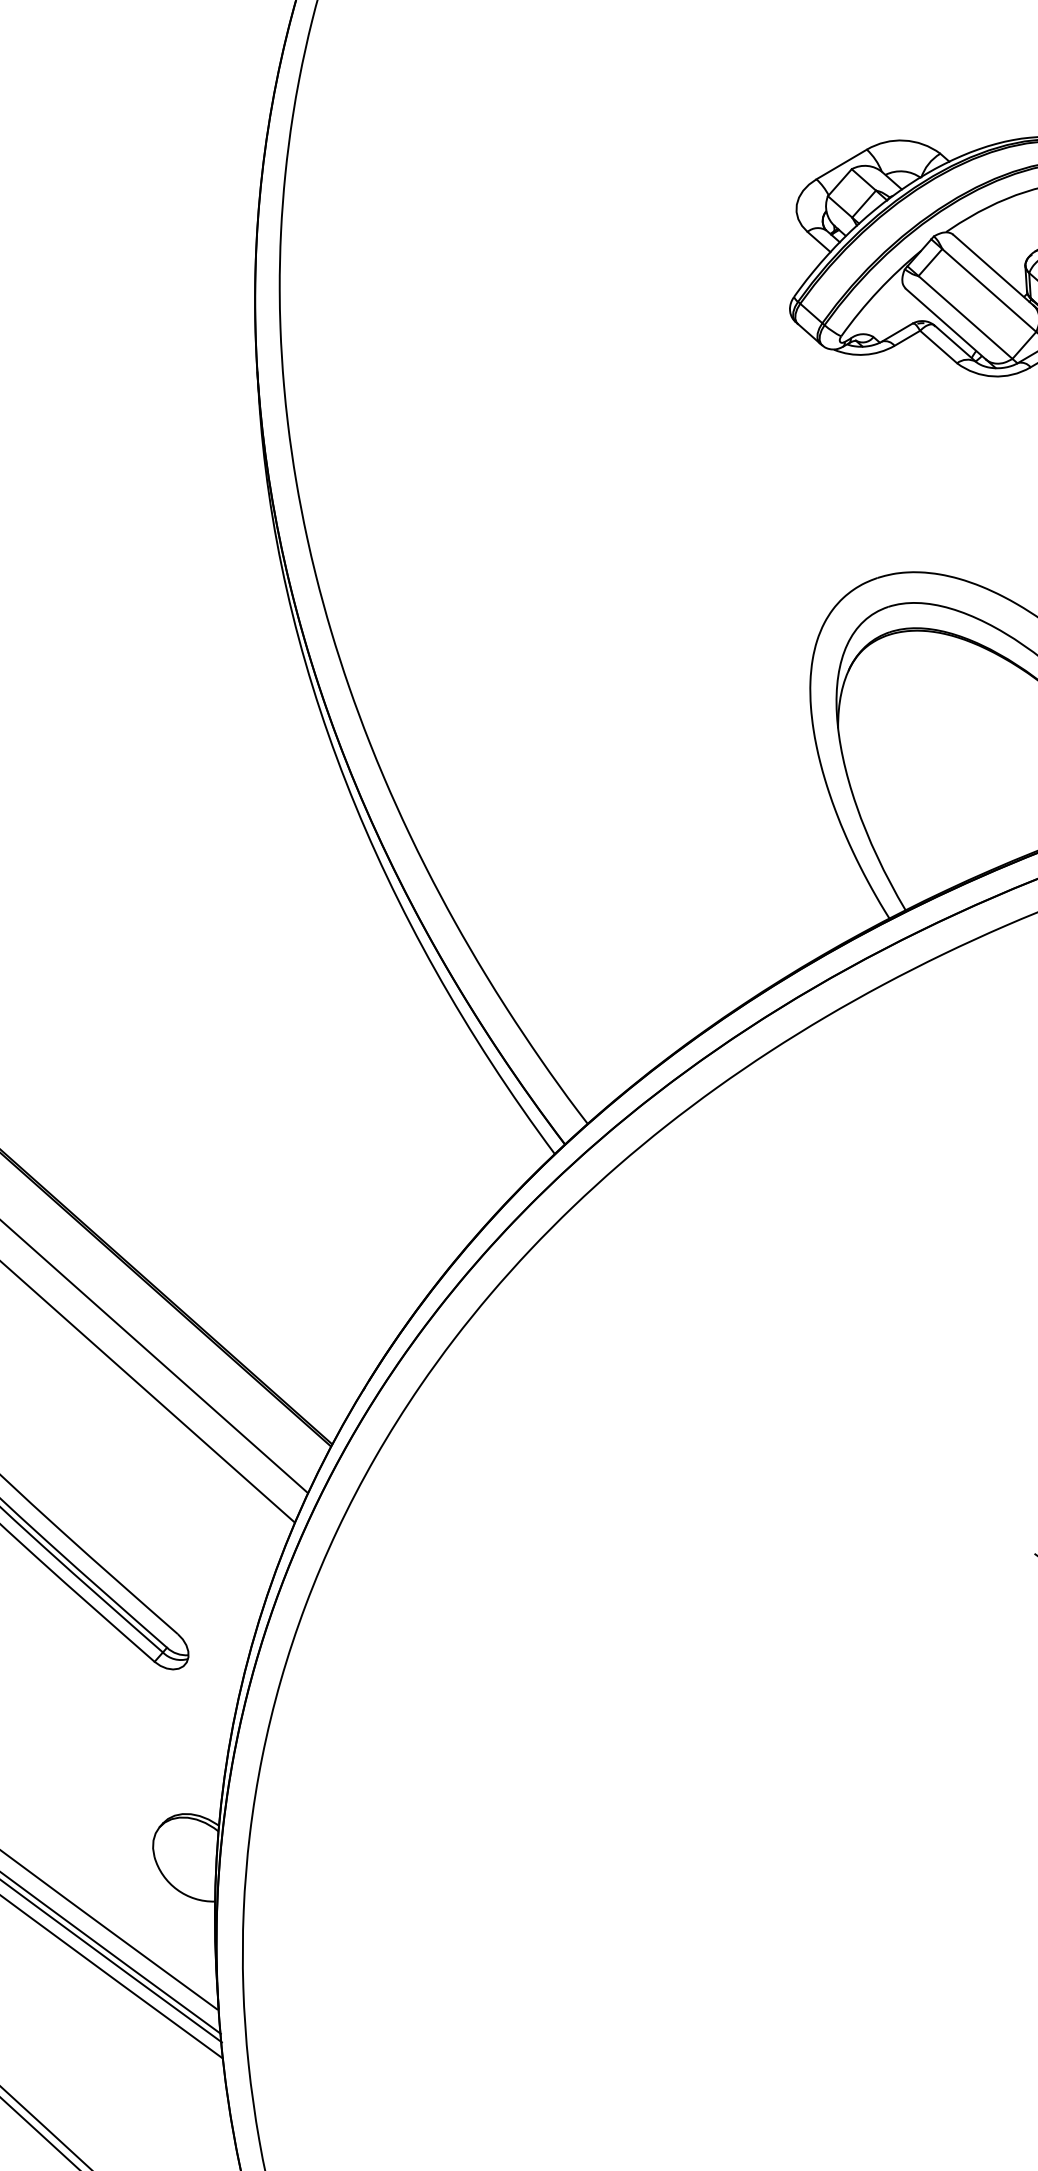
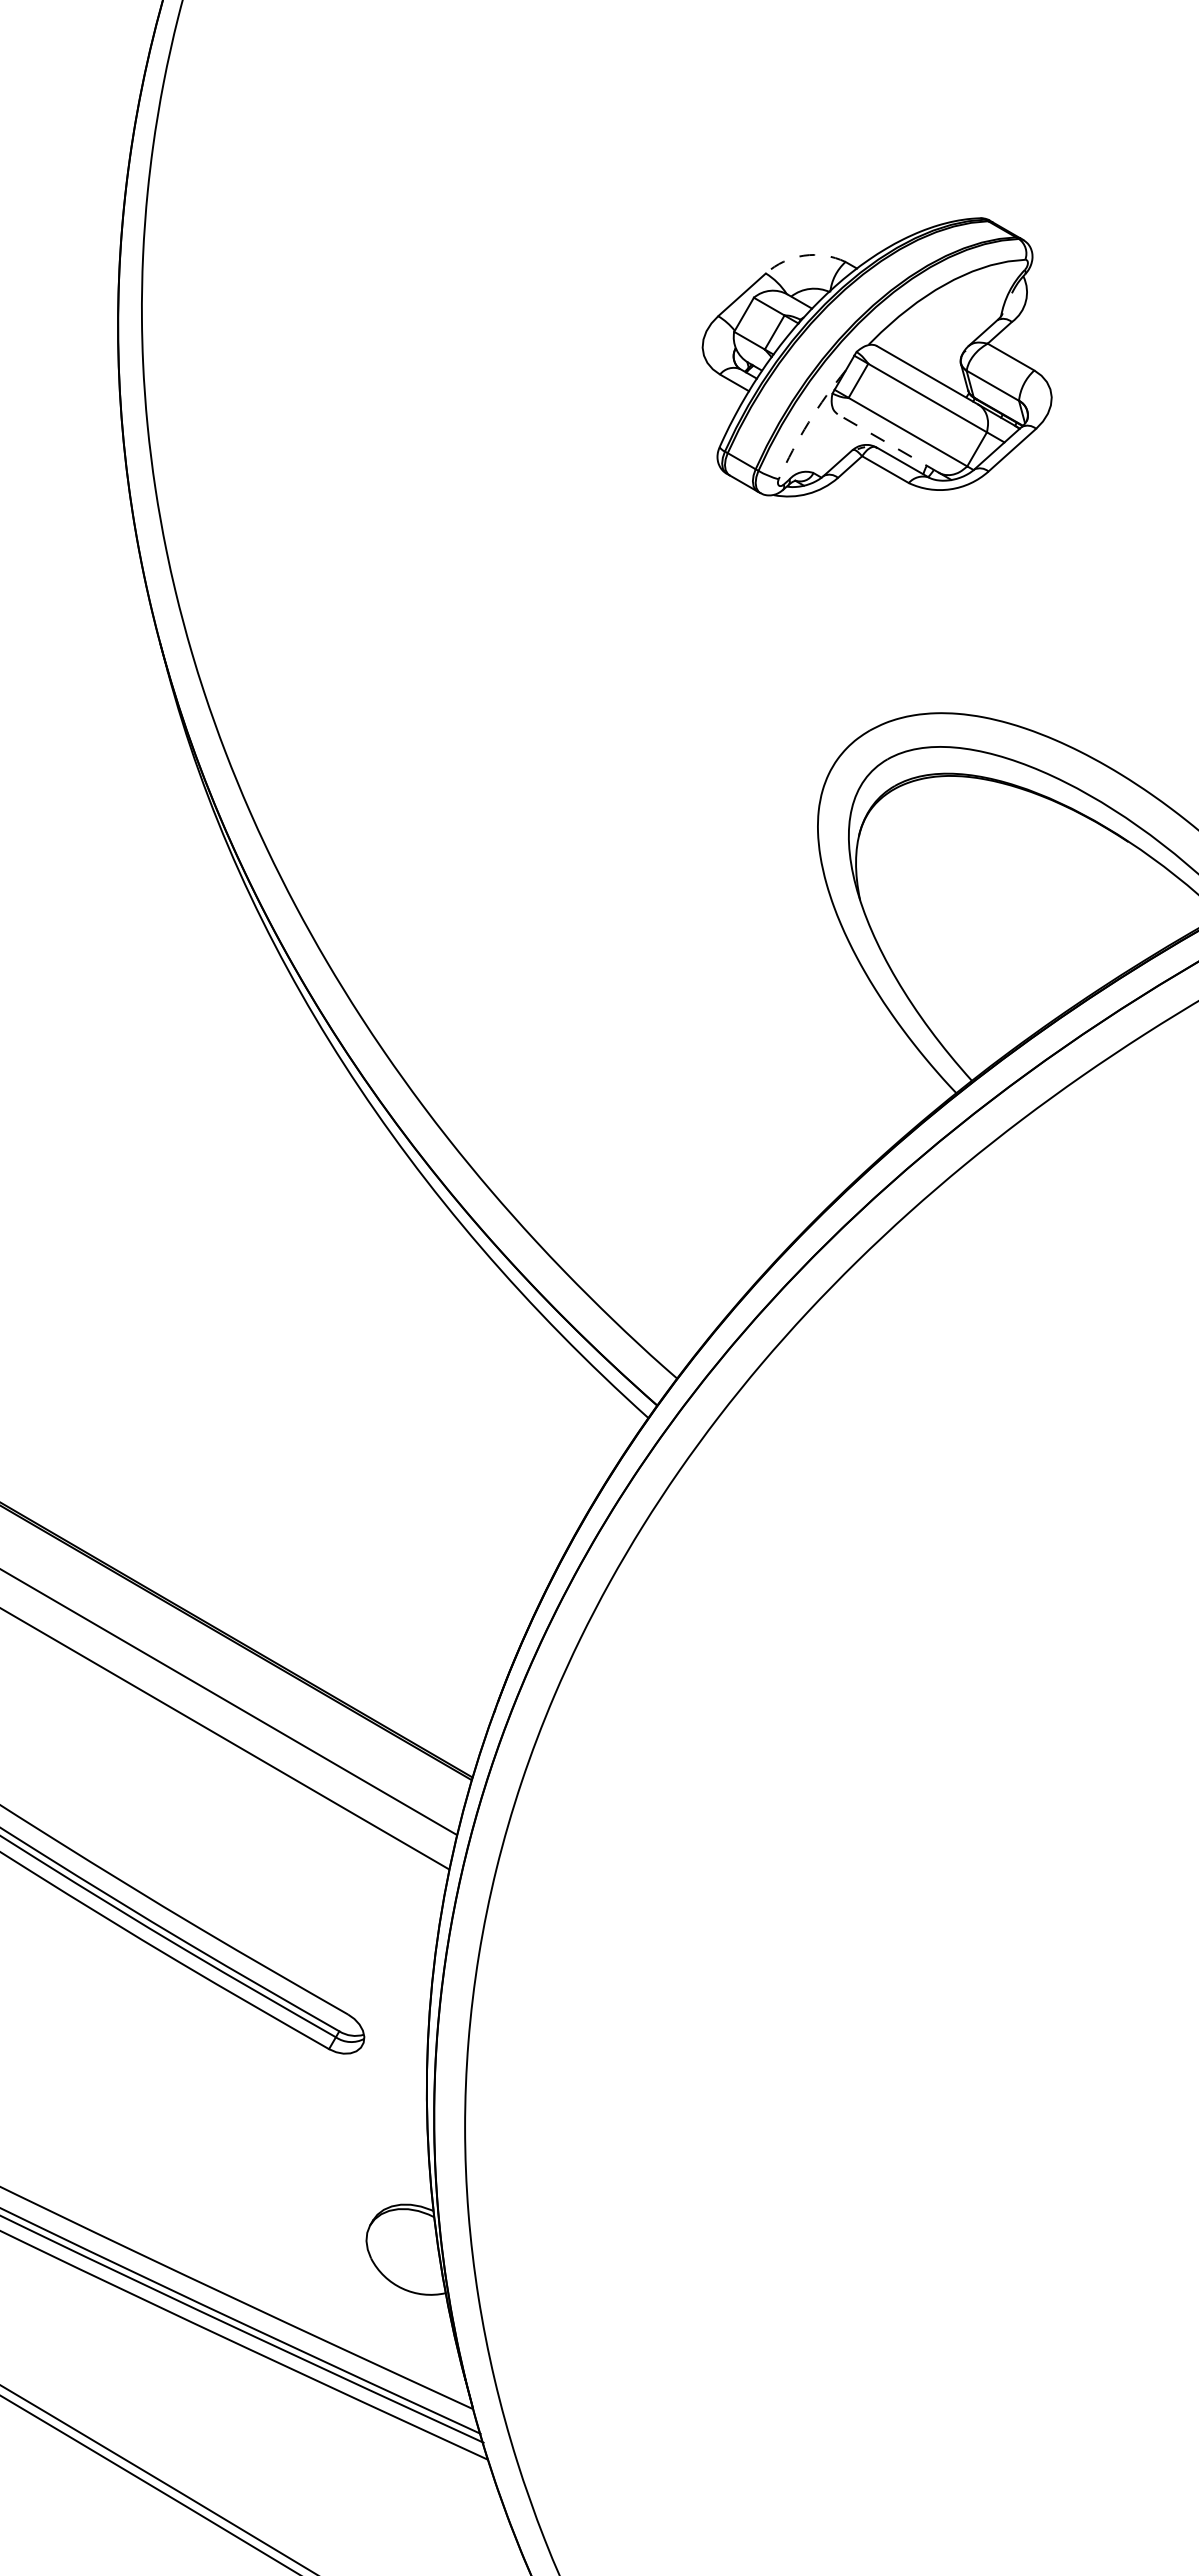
arc: (903, 140) -> (803, 255), solid -> dashed
arc: (878, 290) -> (808, 422), solid -> dashed
line: (946, 324) -> (888, 443), solid -> dashed

